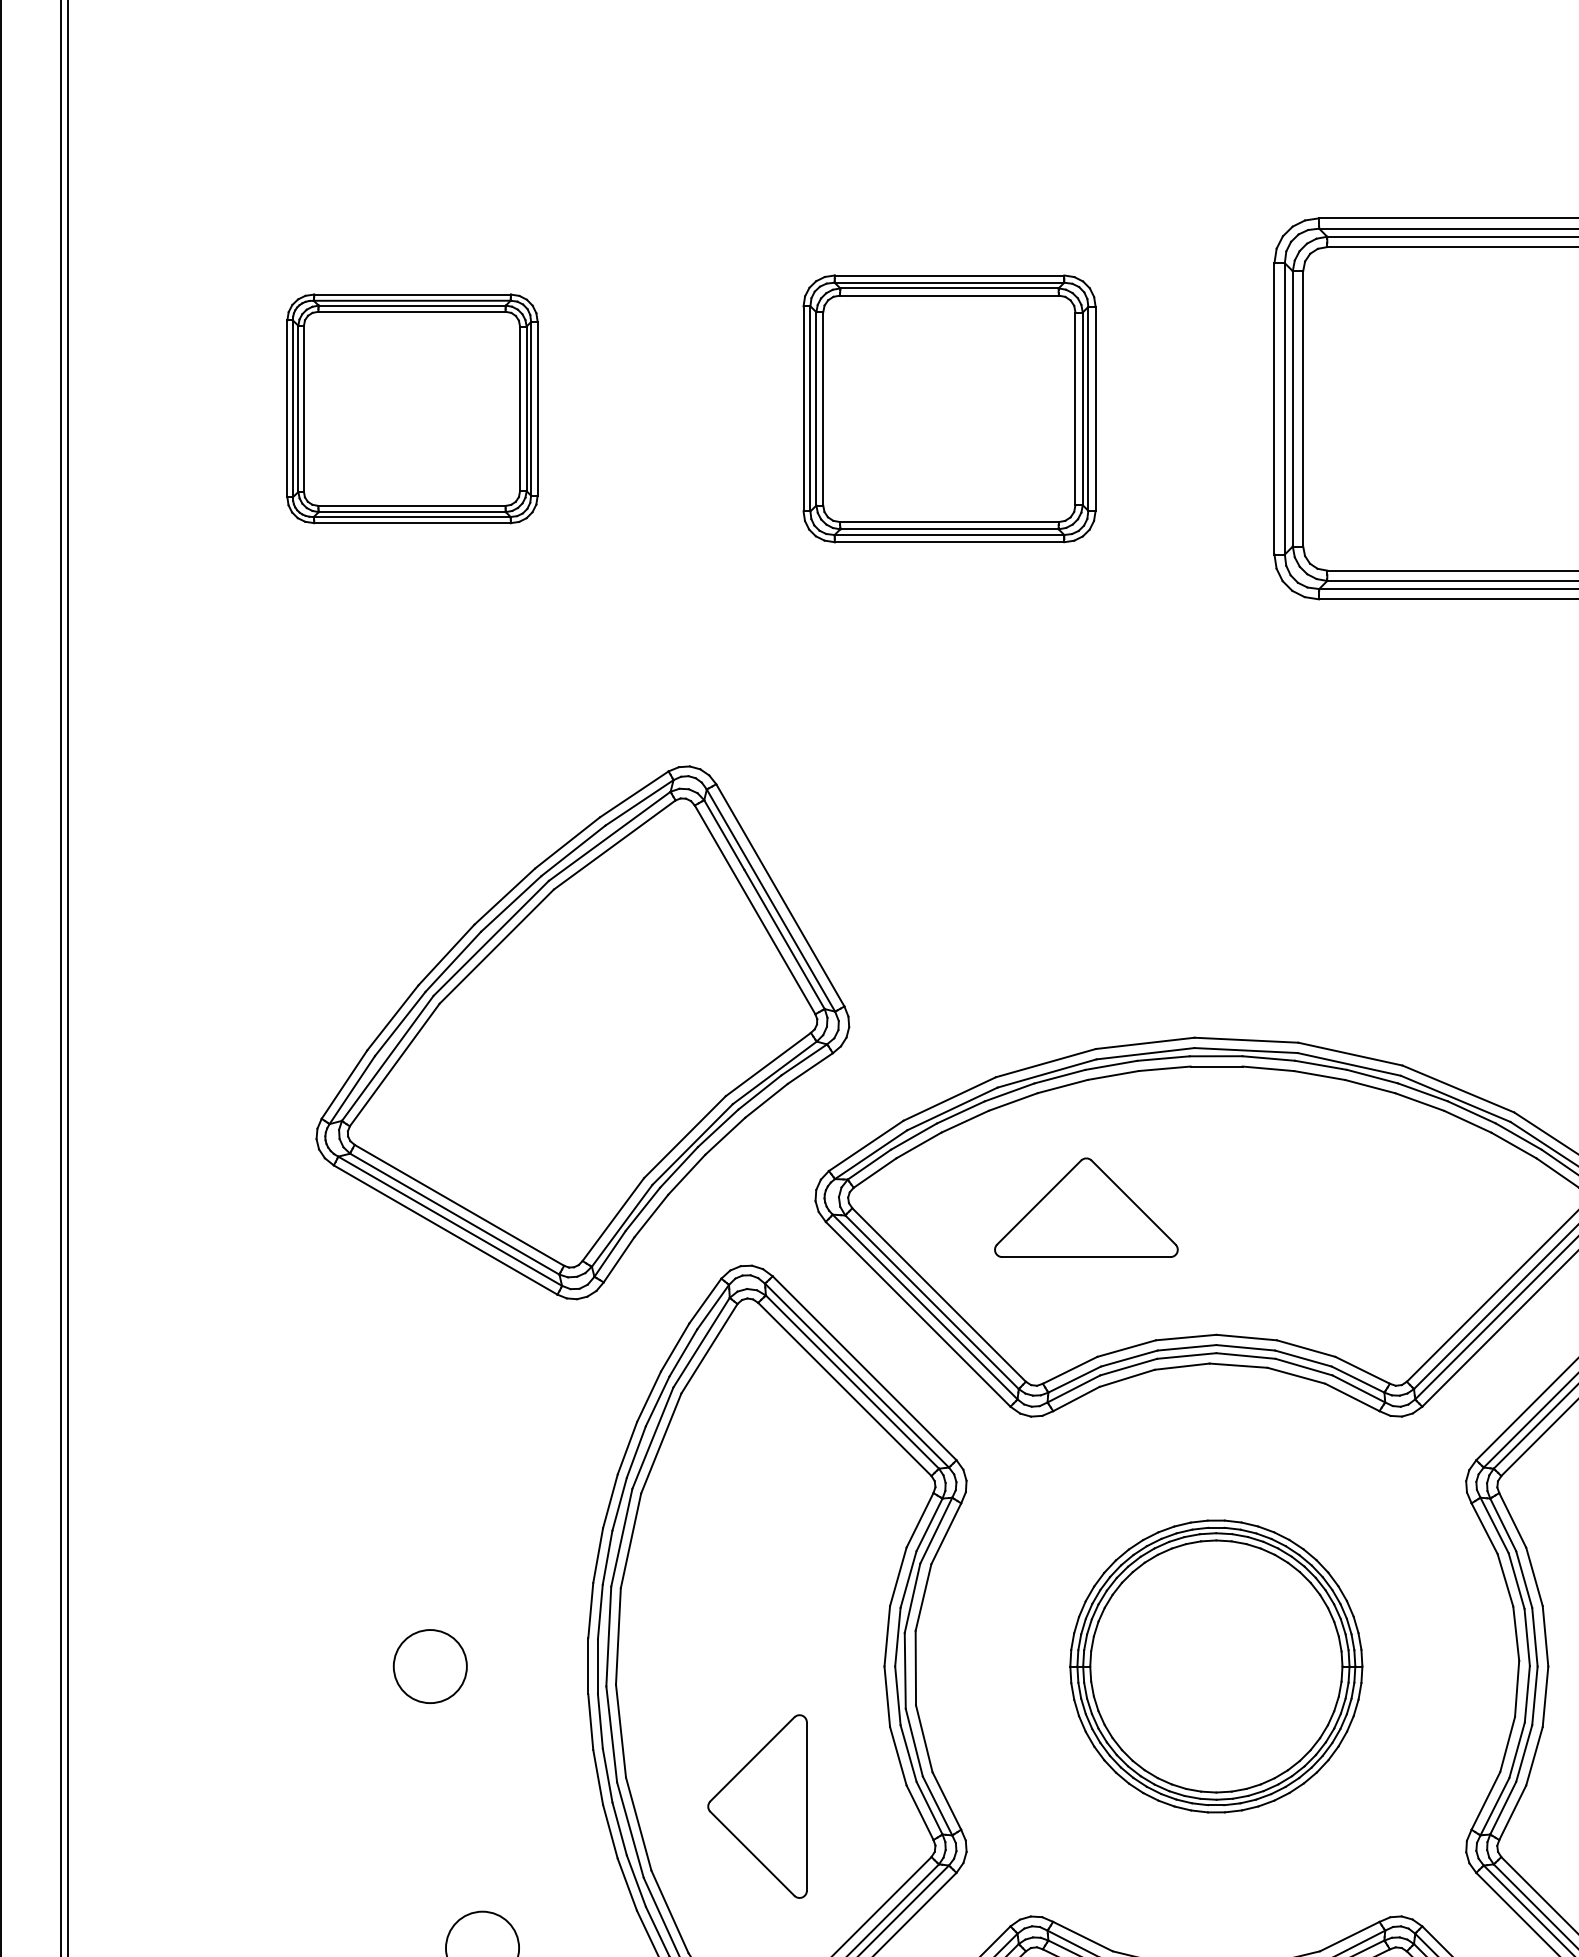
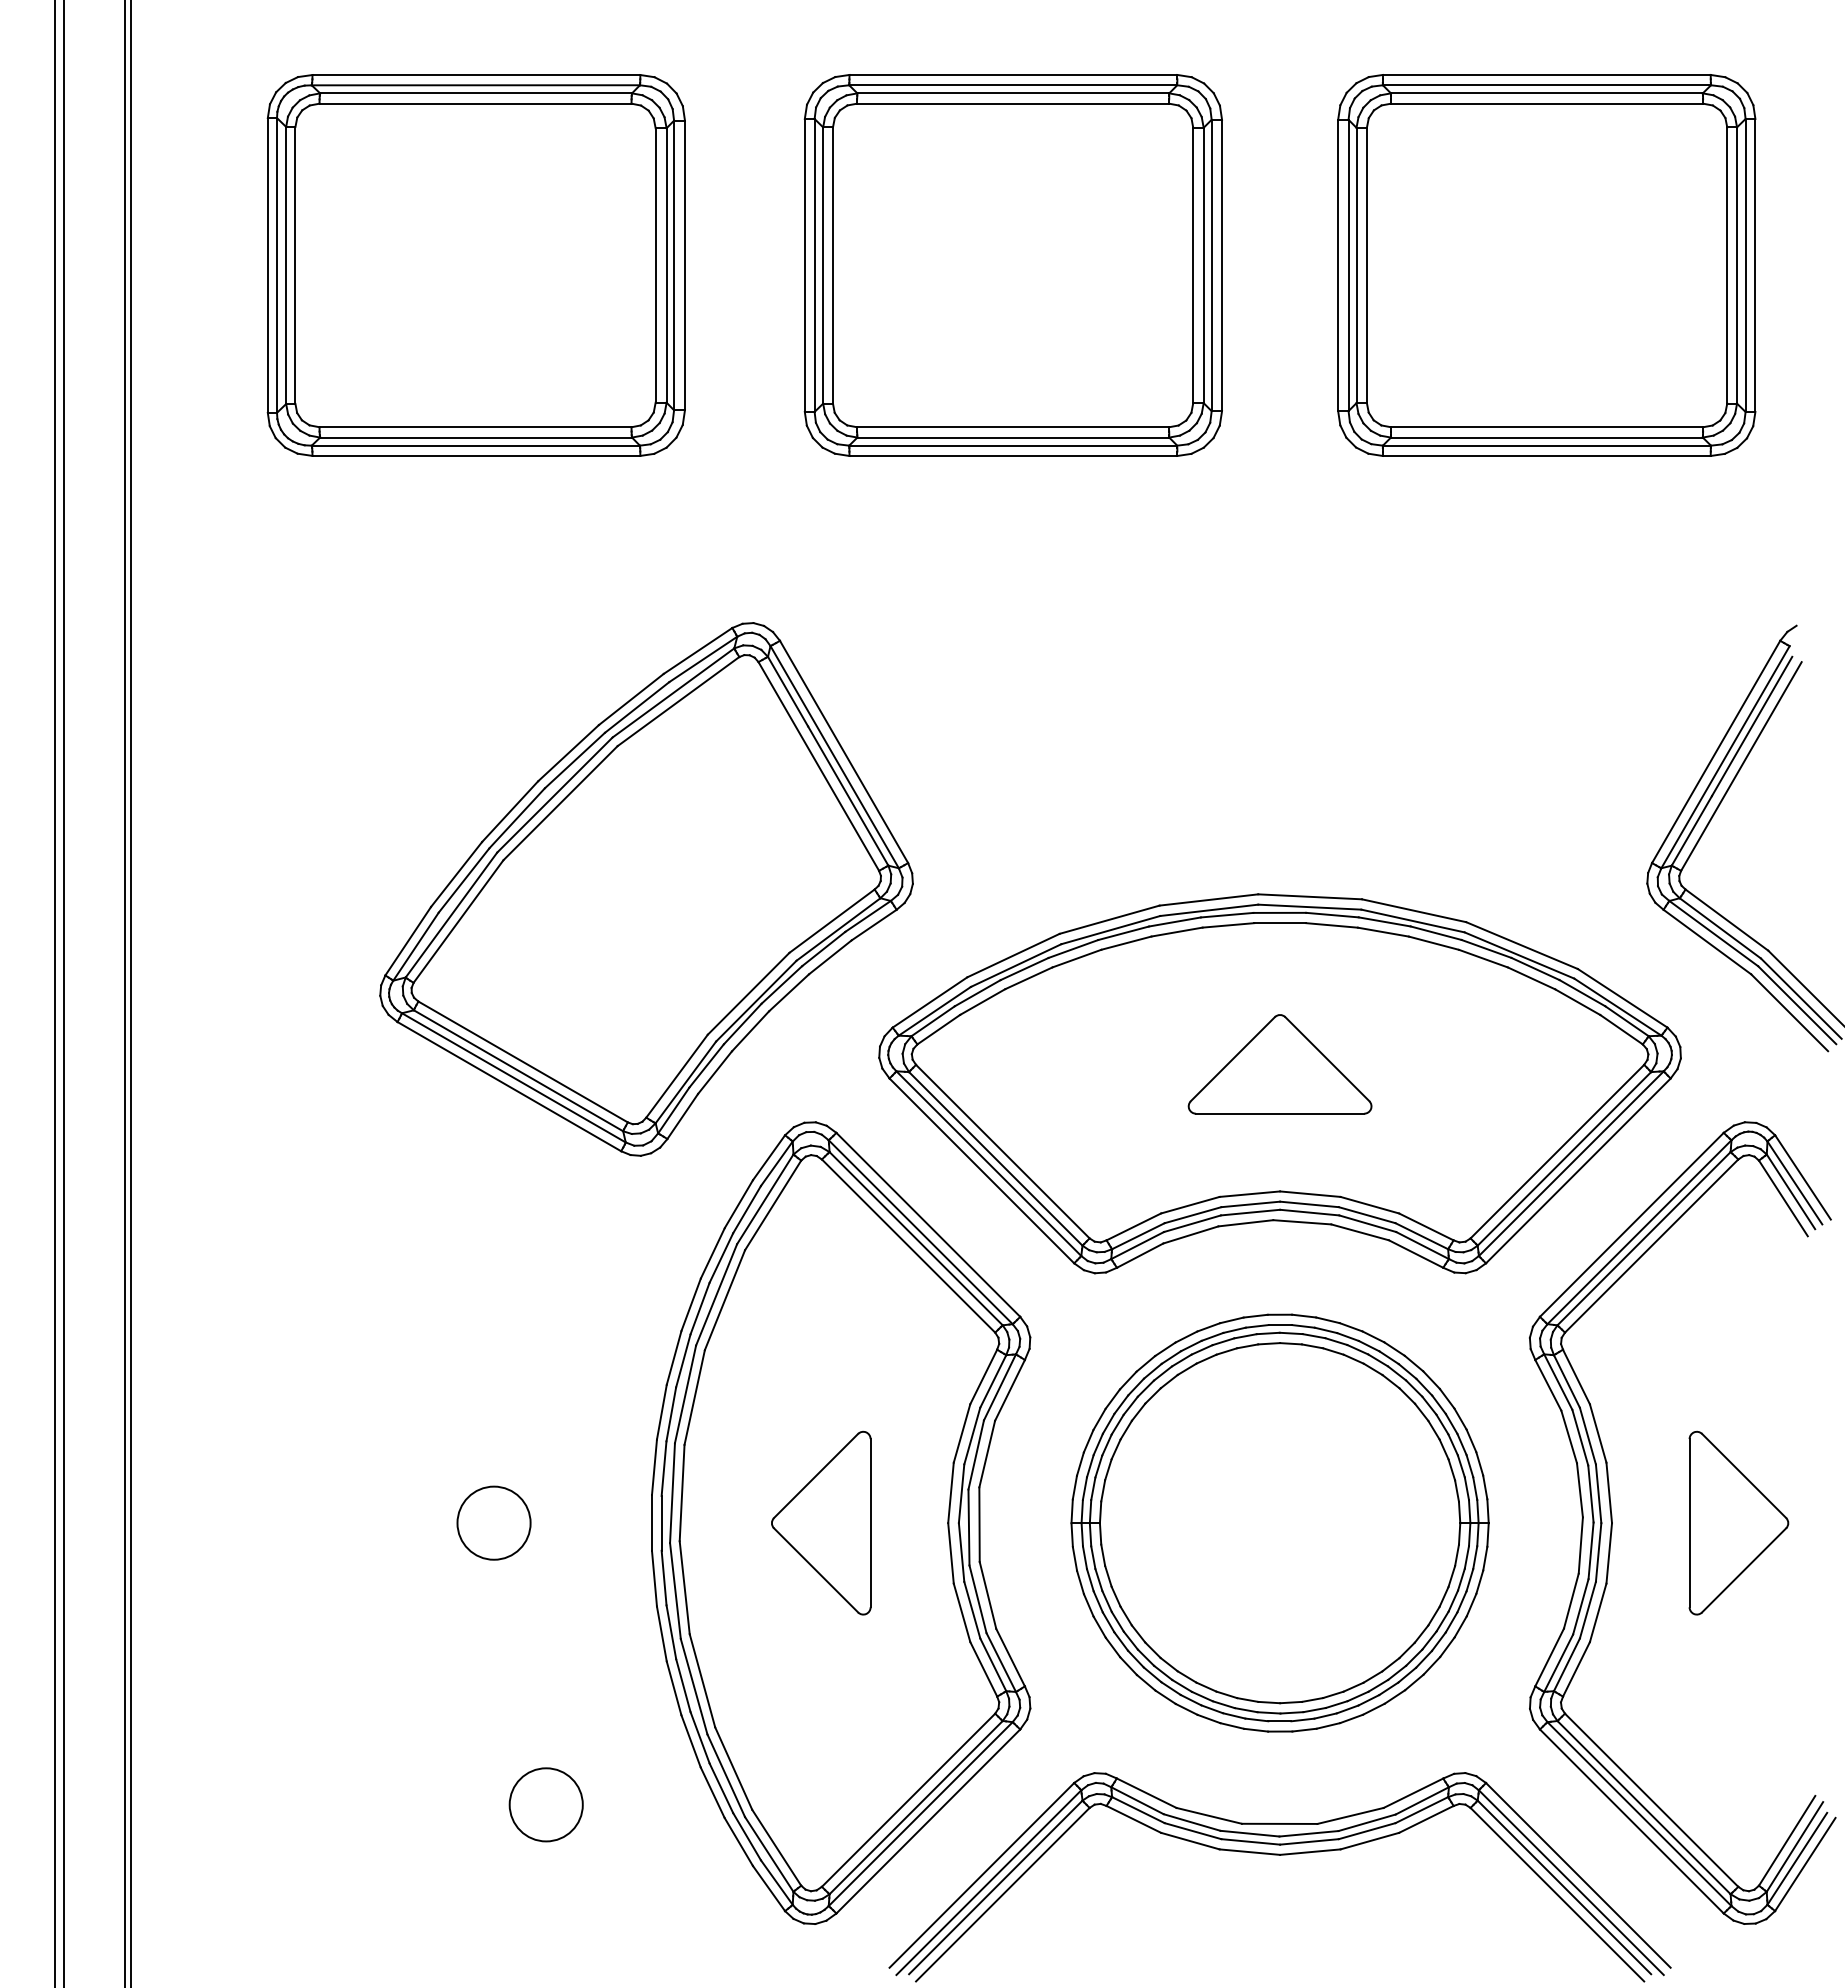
part: (411, 408) -> (475, 265), size x1.67
part: (948, 408) -> (1012, 265), size x1.43
part: (1085, 1207) -> (1279, 1064), moved
part: (1215, 1665) -> (1279, 1522), size x1.43
part: (757, 1805) -> (821, 1522), moved

